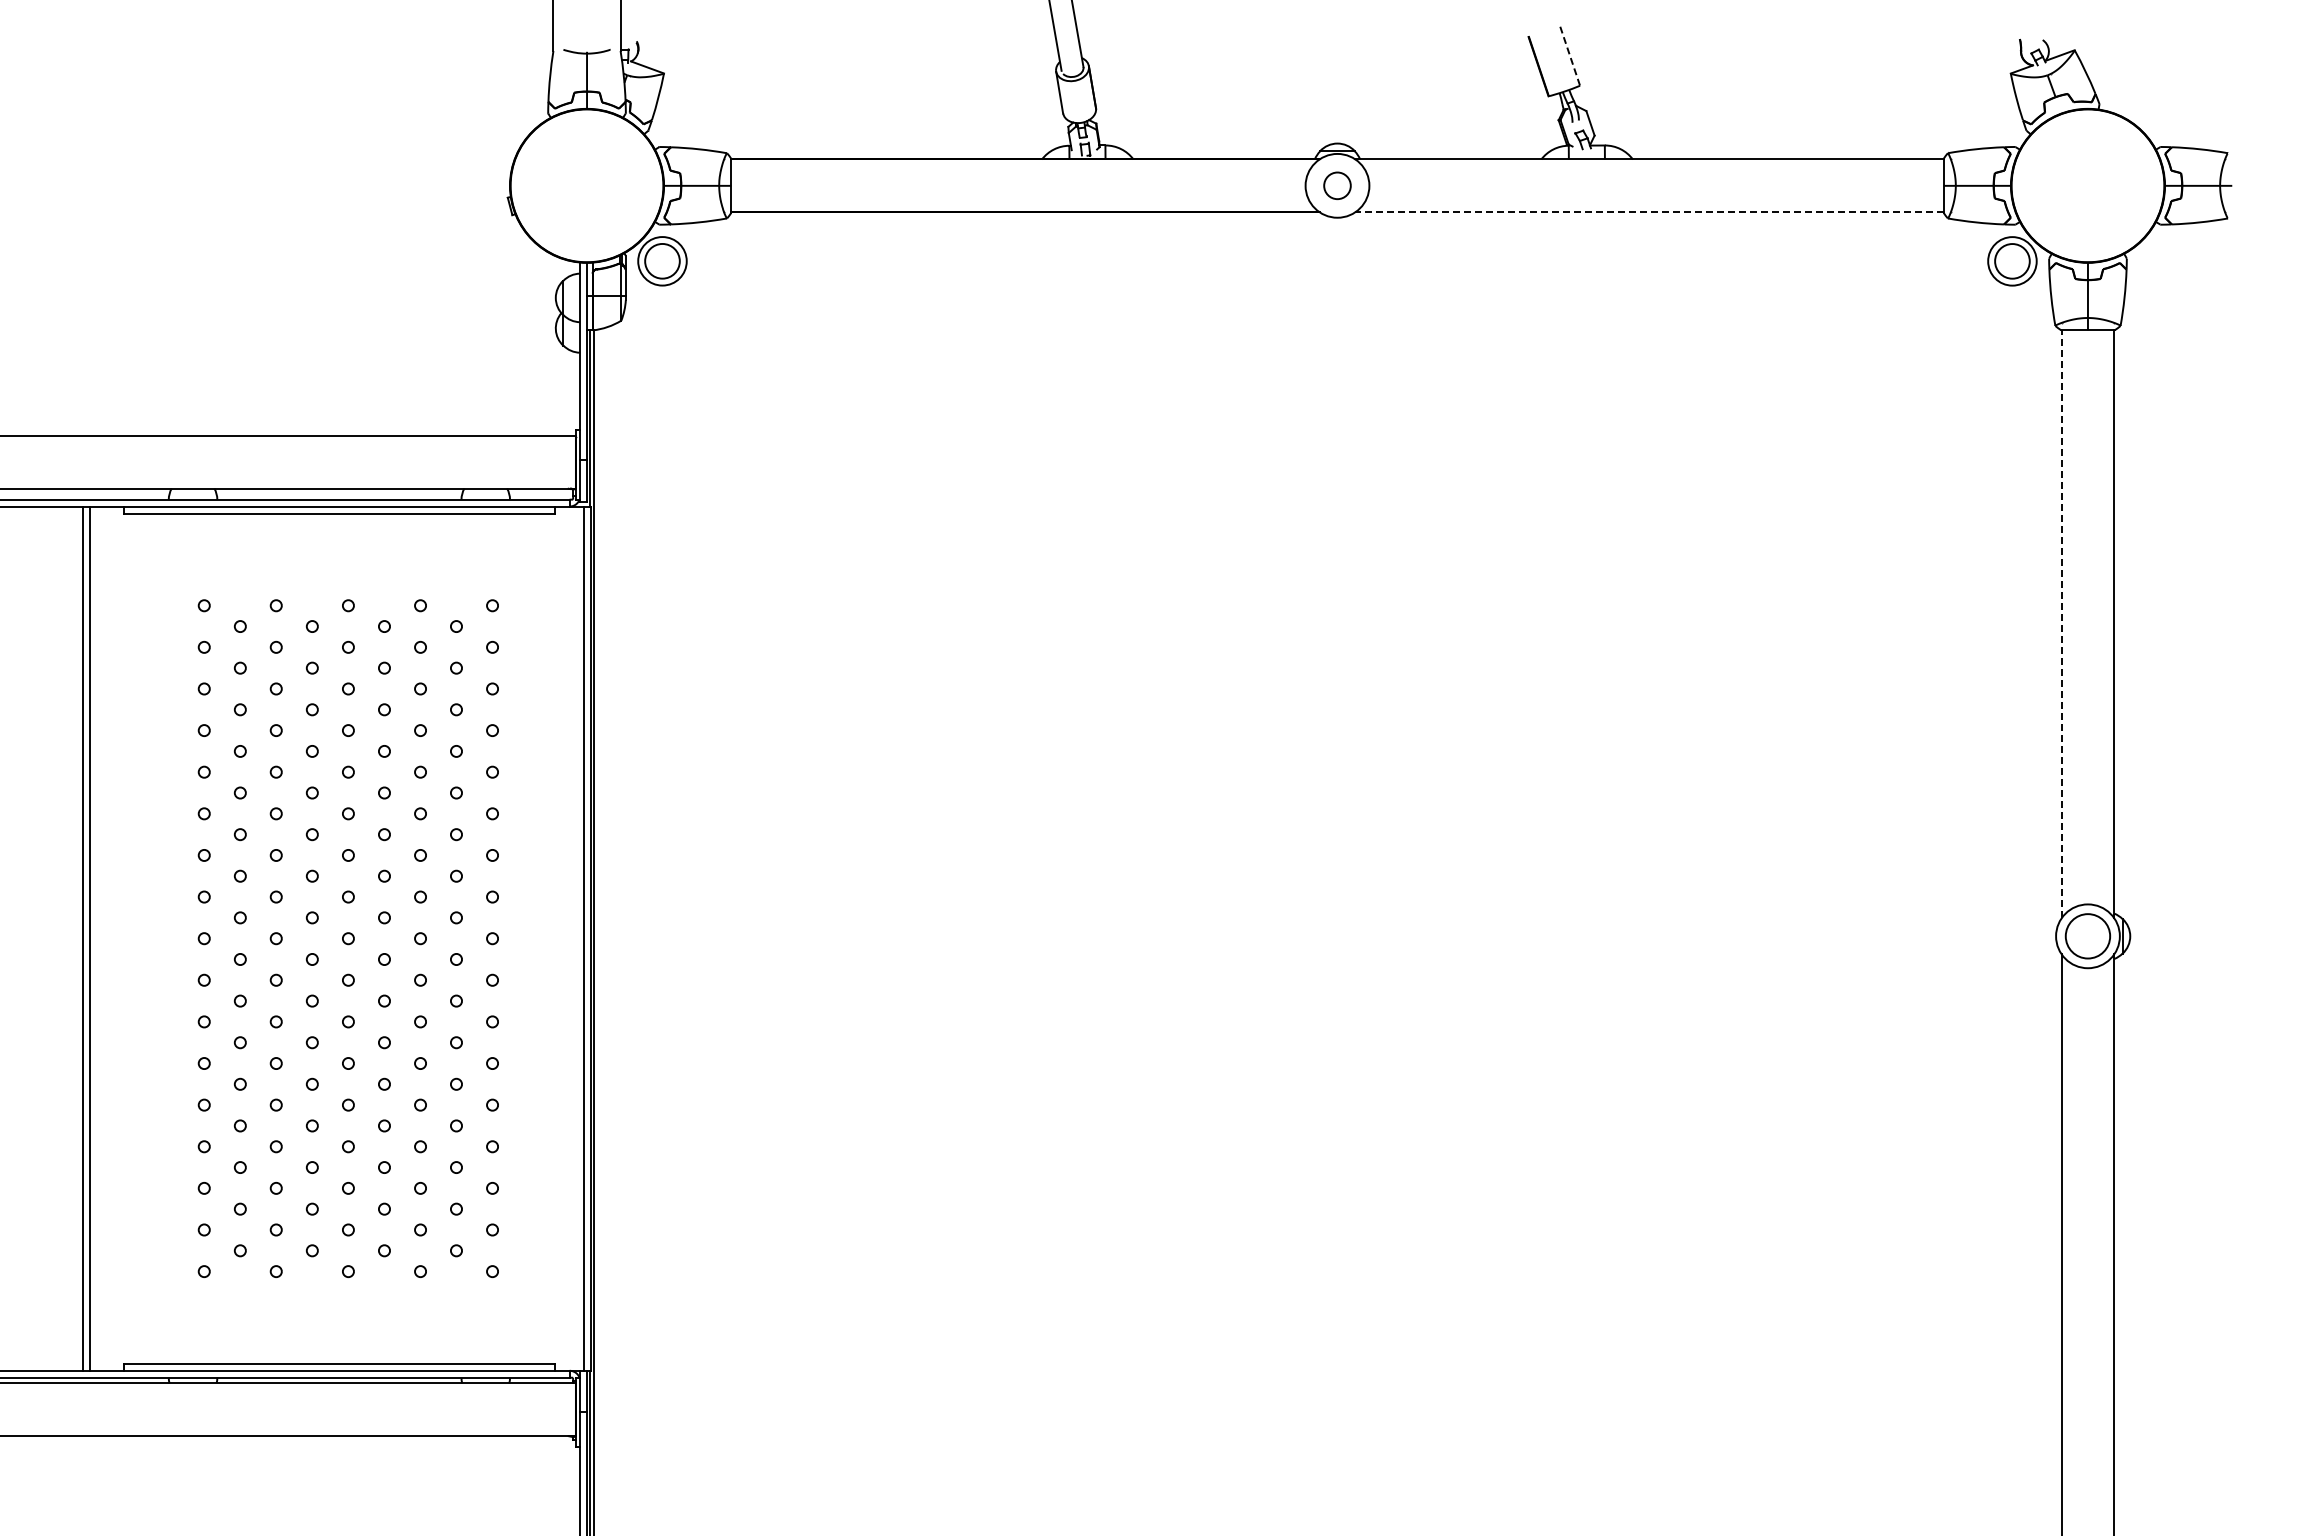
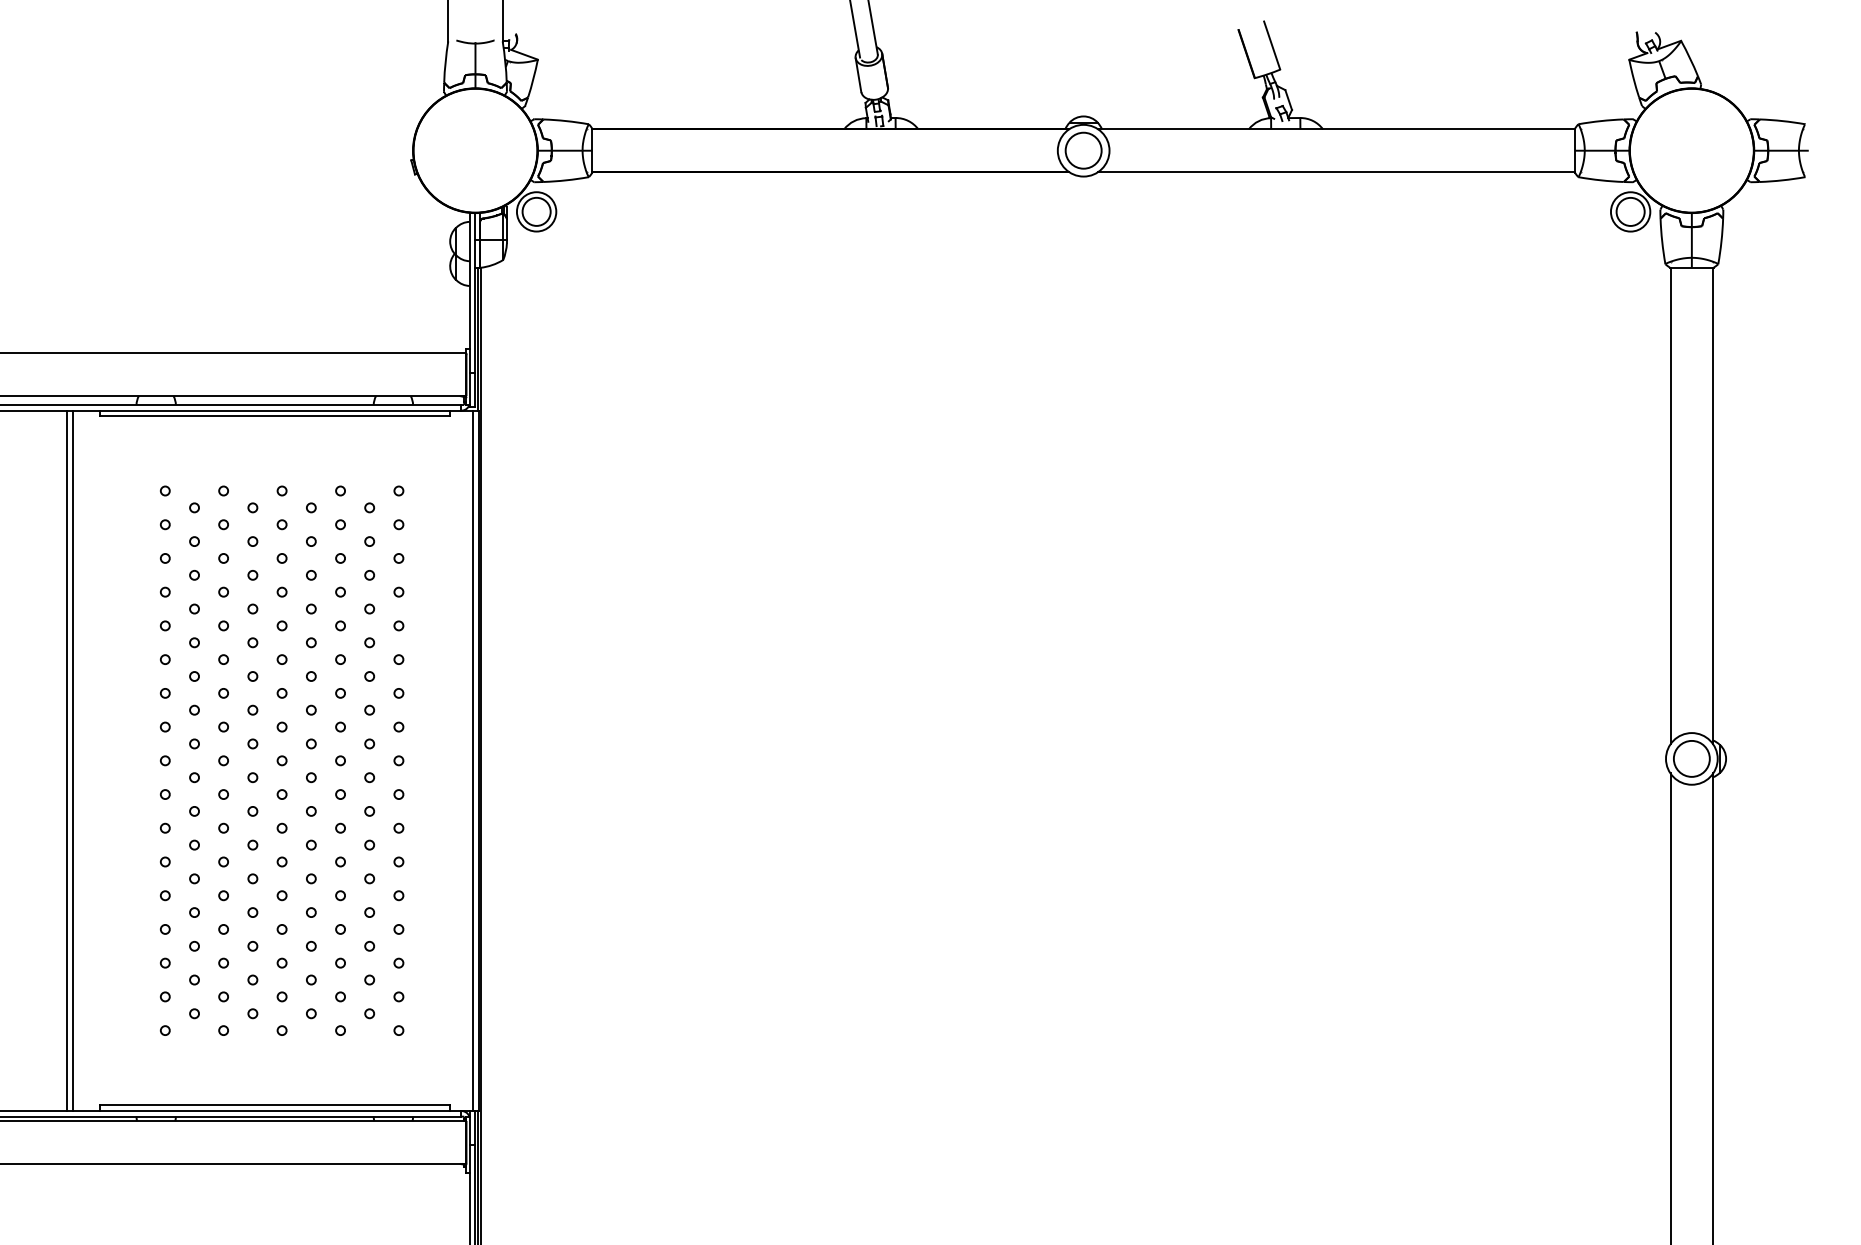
line: (1569, 55) -> (1271, 45), dashed -> solid
circle: (1337, 185) -> (1083, 150), size x1.67
line: (1649, 212) -> (1336, 172), dashed -> solid
line: (2061, 623) -> (1670, 505), dashed -> solid

